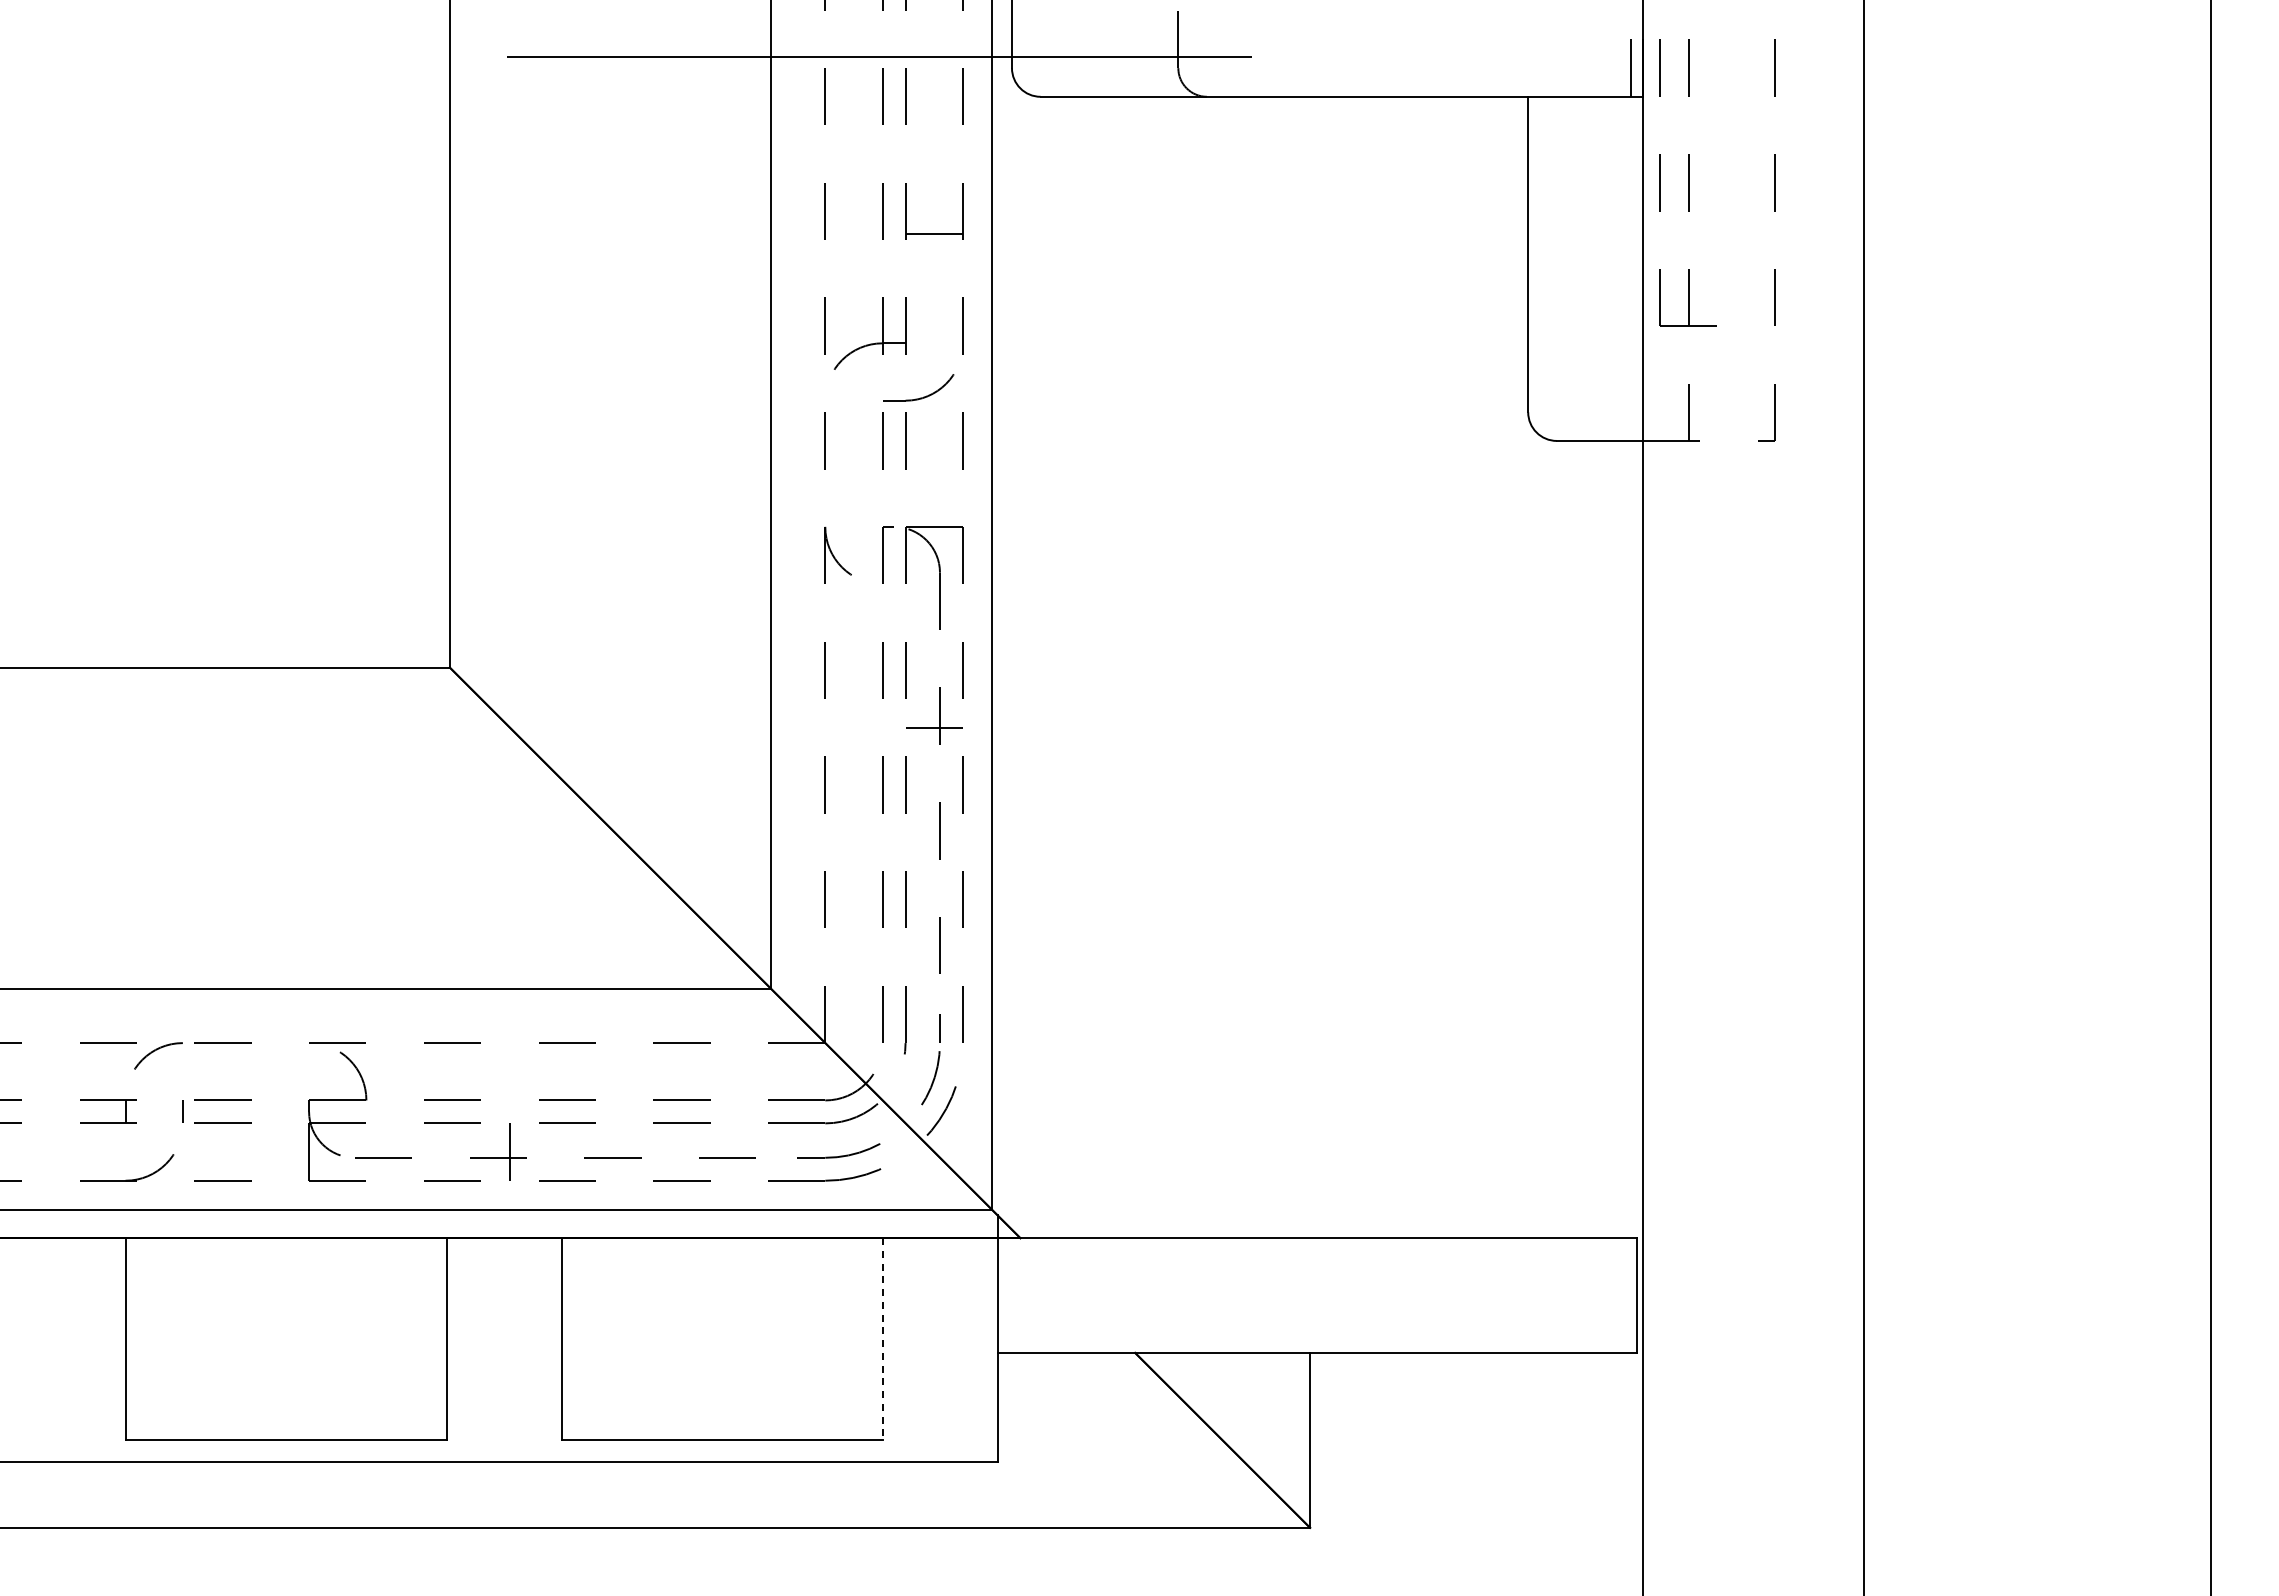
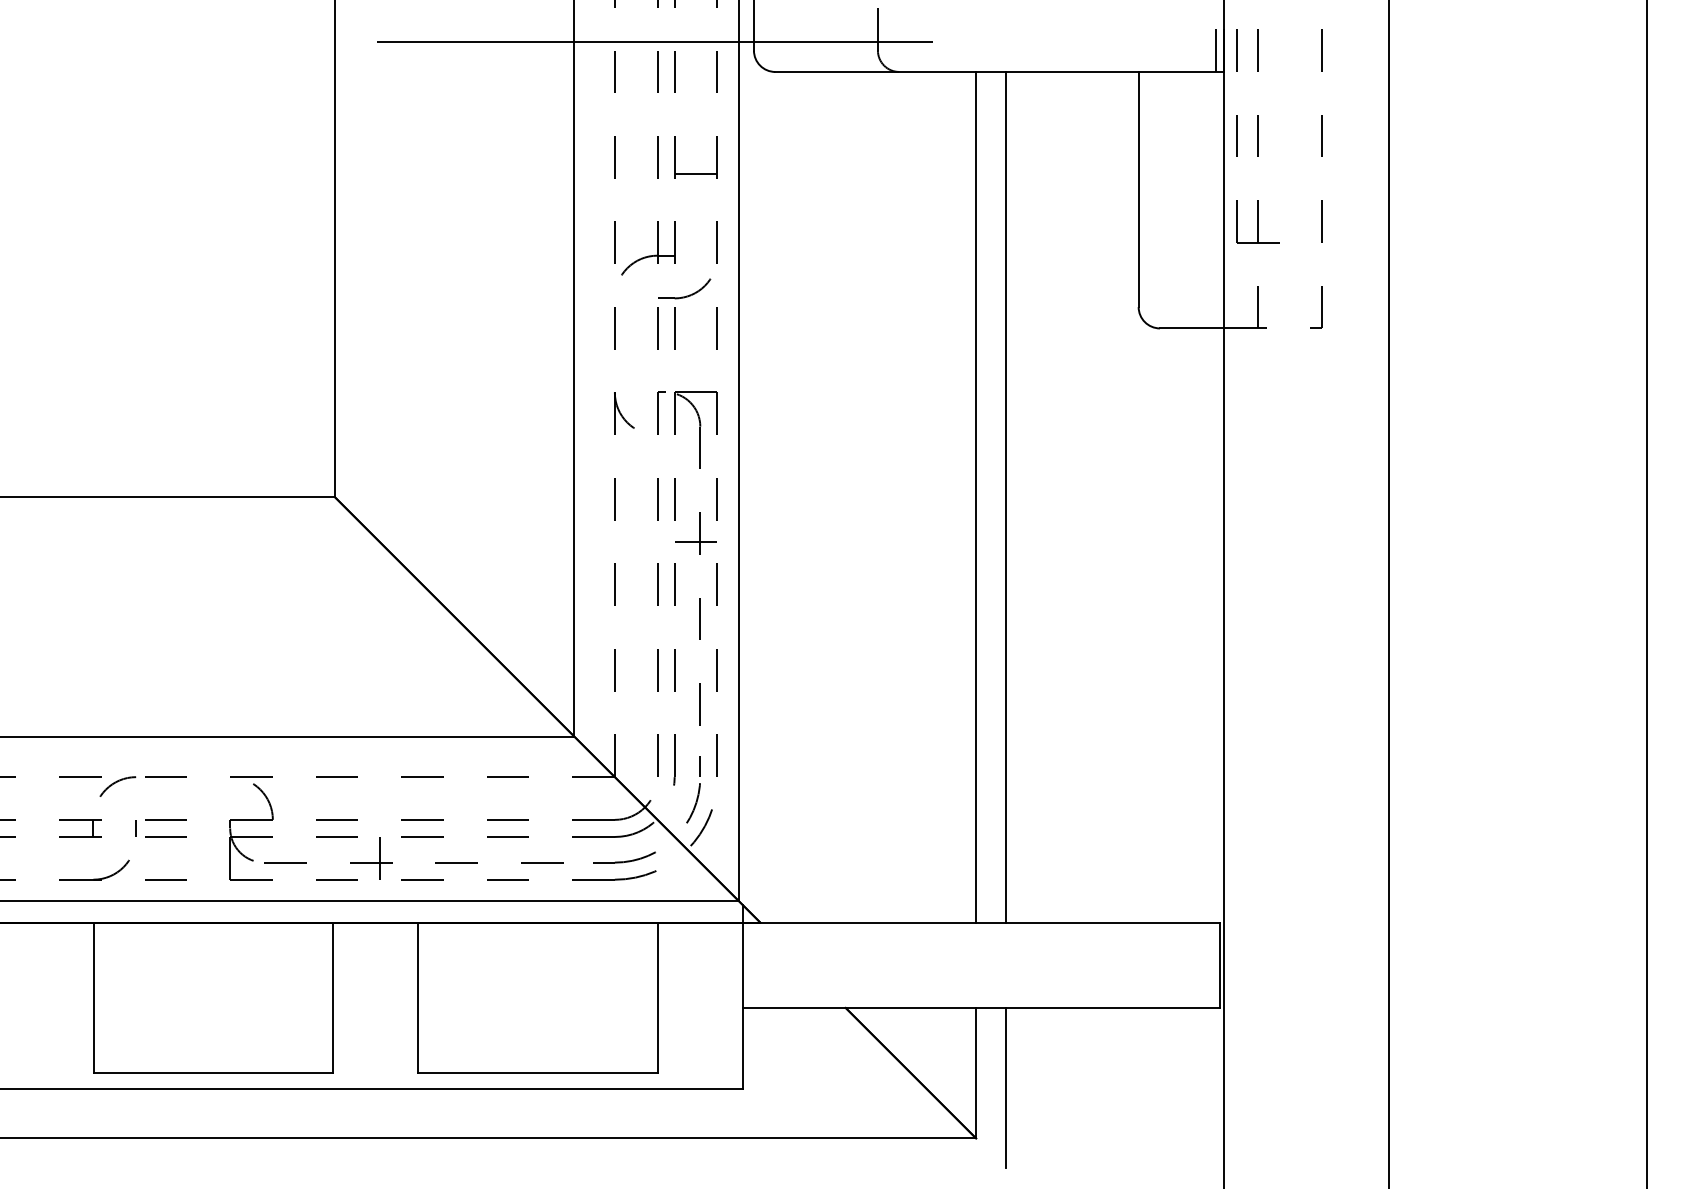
line: (1310, 667) -> (976, 497), added
line: (1350, 667) -> (1006, 497), added
line: (882, 1338) -> (657, 997), dashed -> solid
line: (1350, 1460) -> (1006, 1088), added

